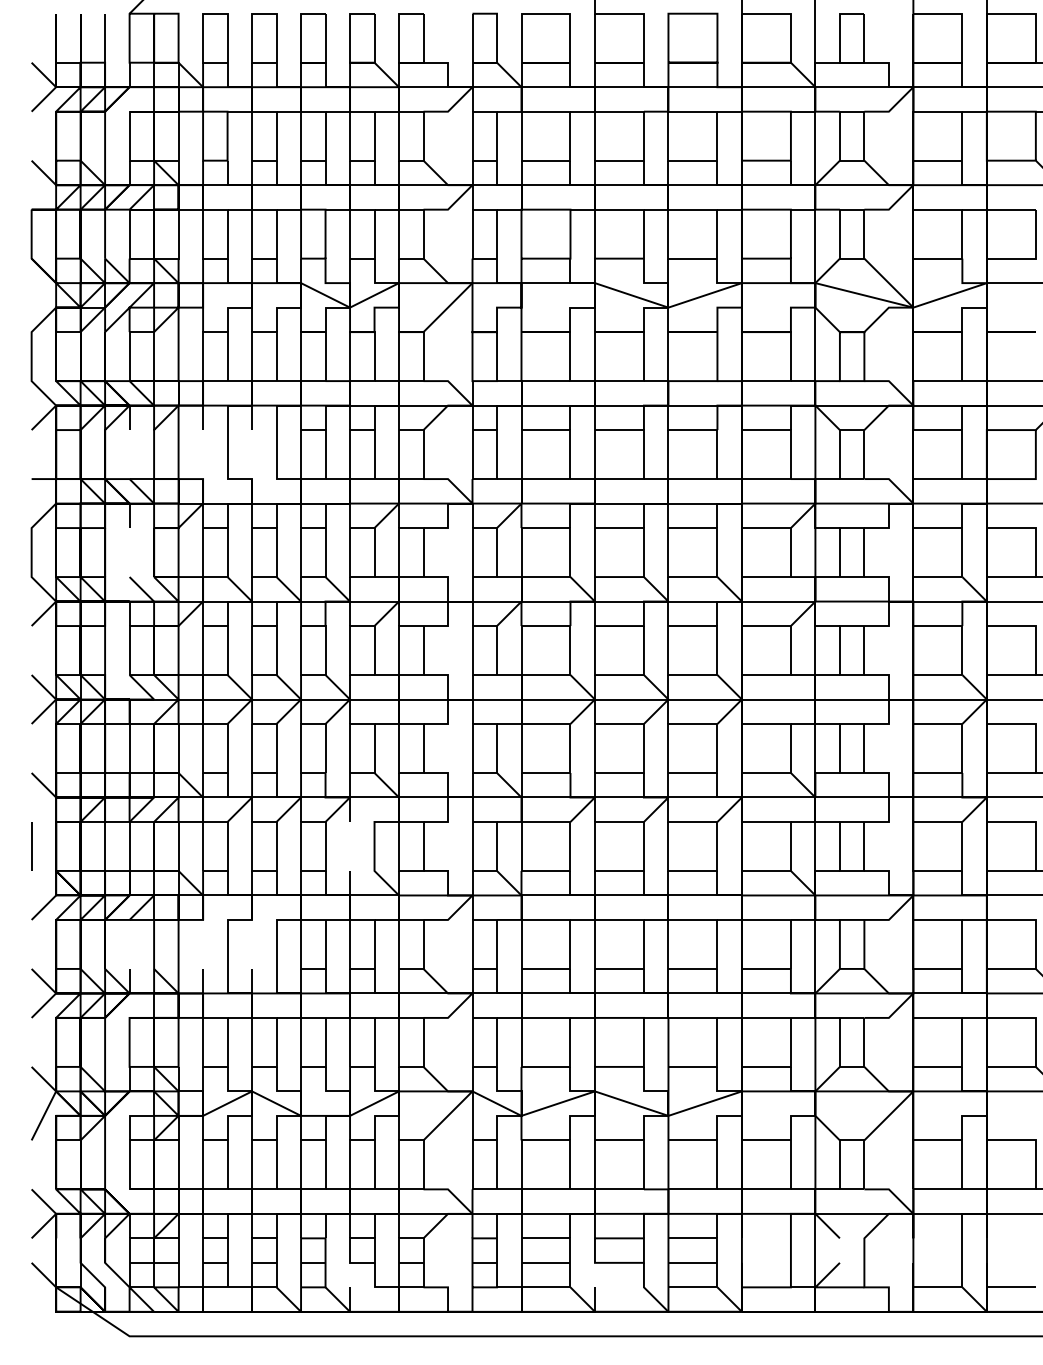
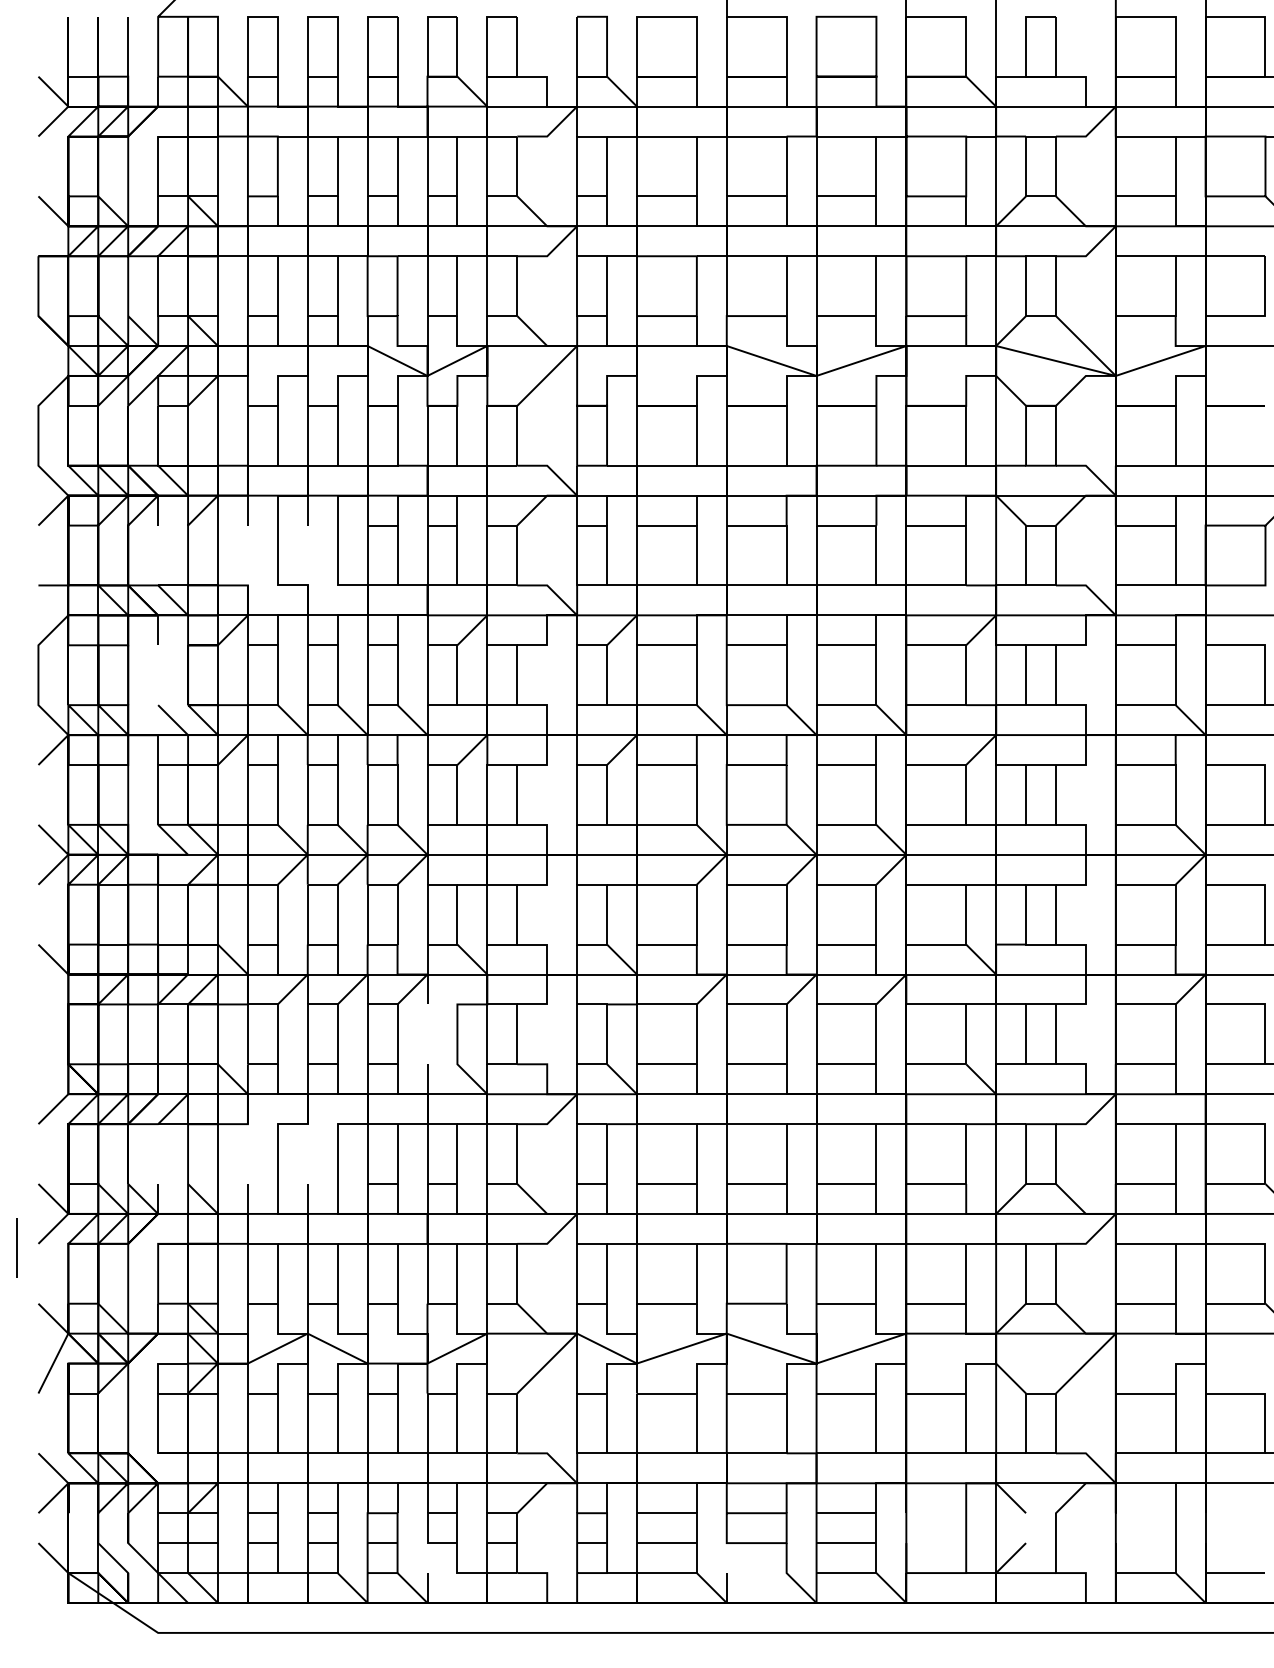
line: (30, 845) -> (16, 1247), moved

